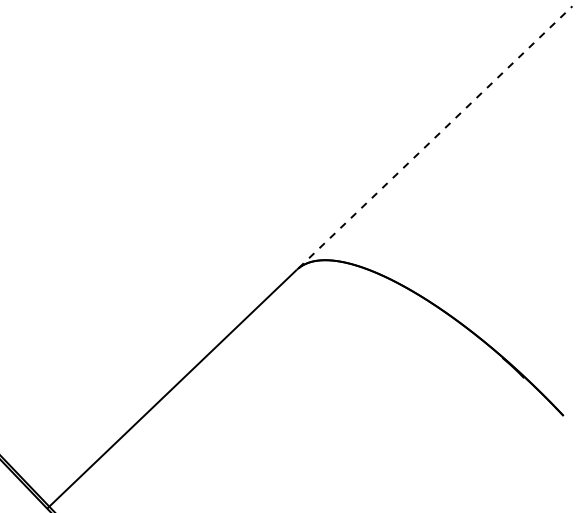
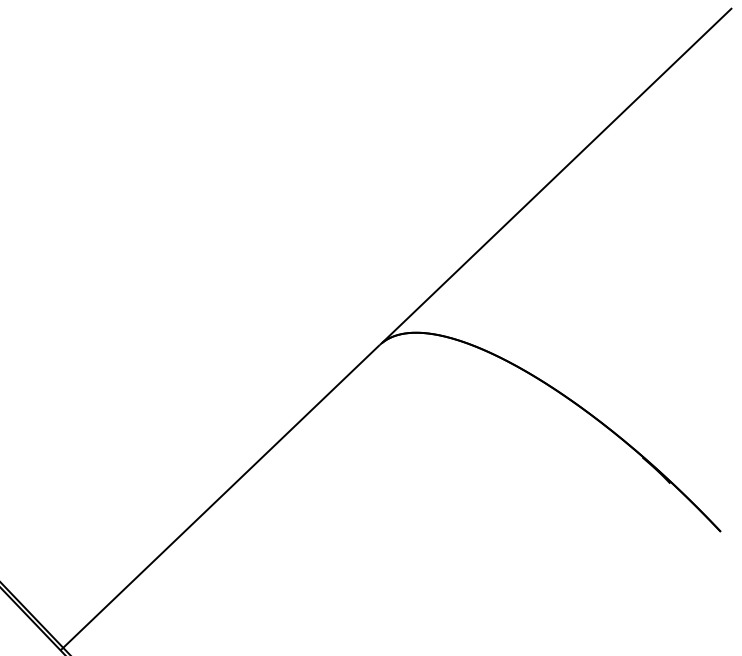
line: (435, 136) -> (557, 174), dashed -> solid

